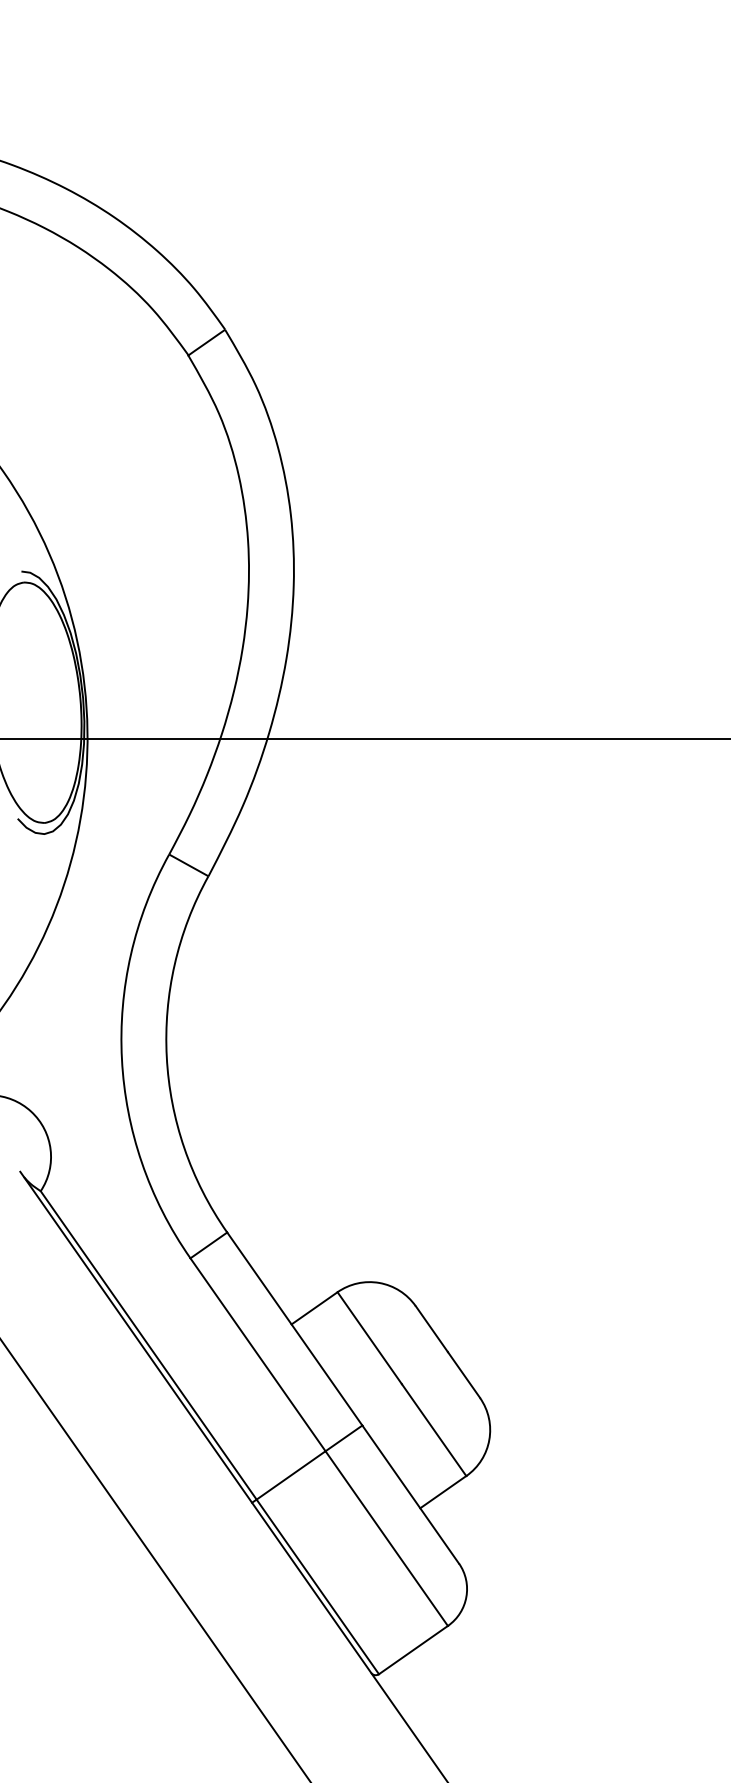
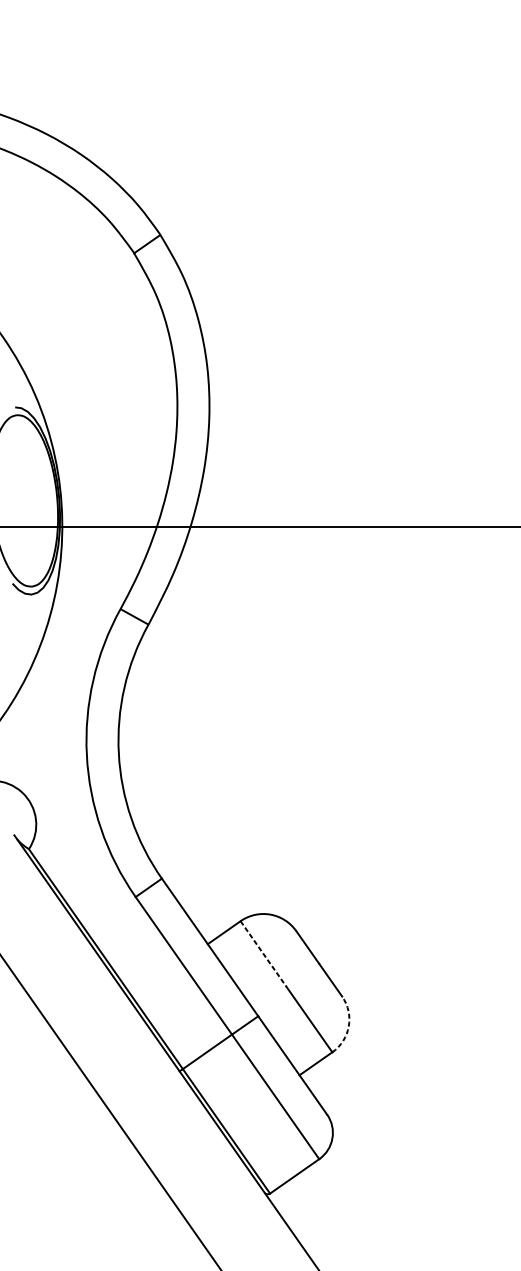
line: (370, 1338) -> (264, 954), solid -> dashed
arc: (489, 1439) -> (348, 1026), solid -> dashed

